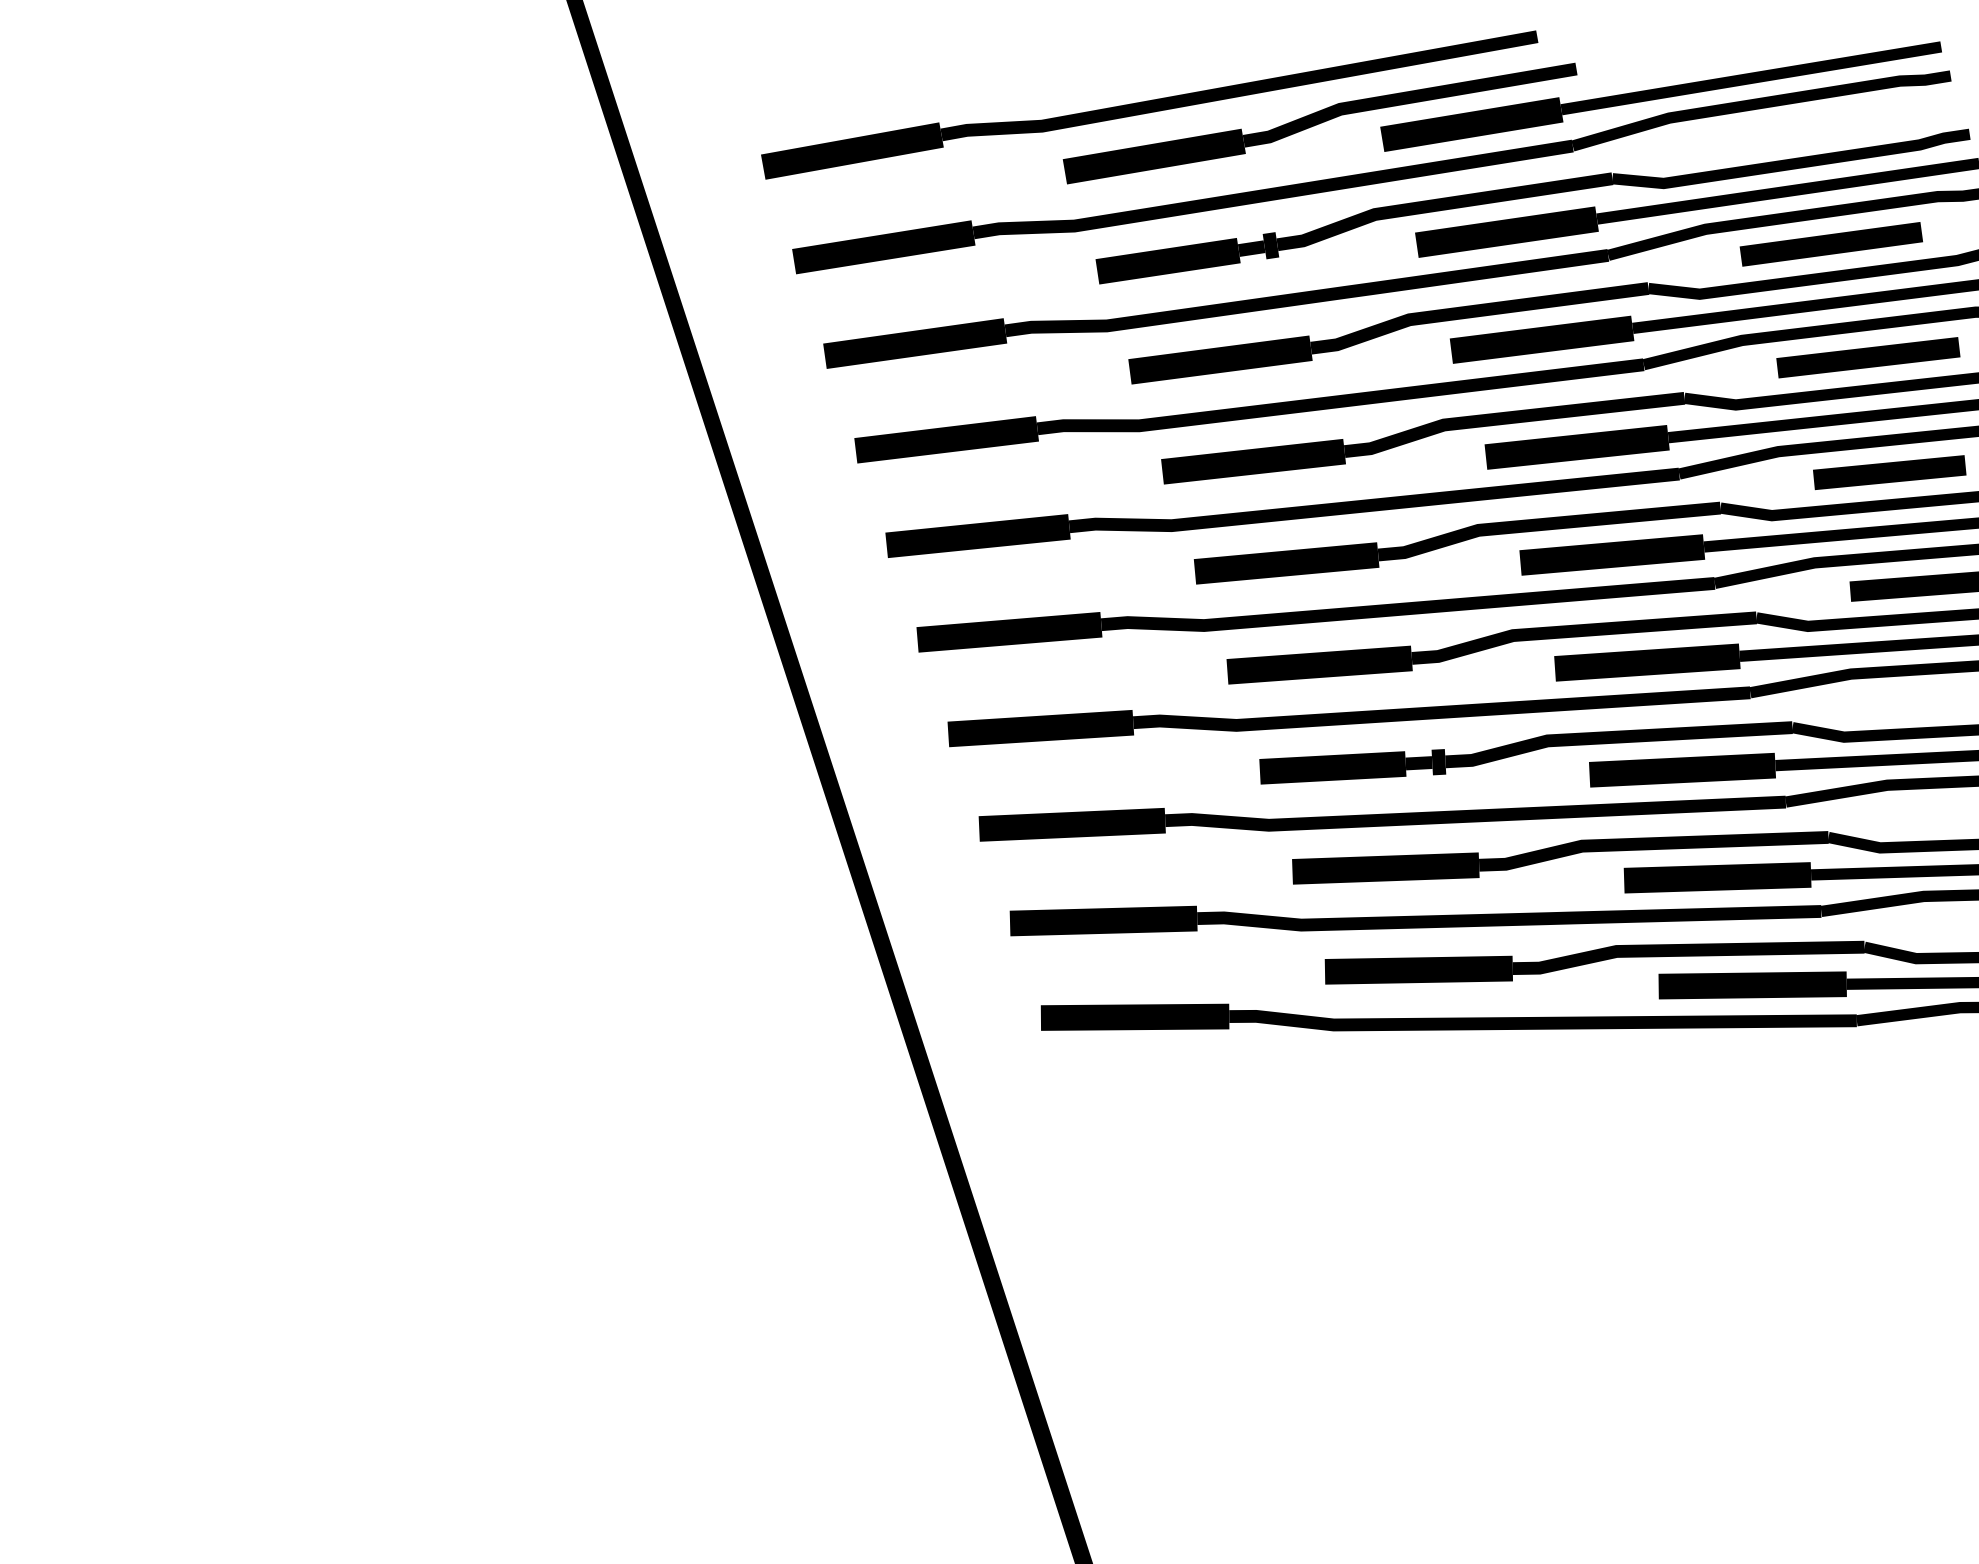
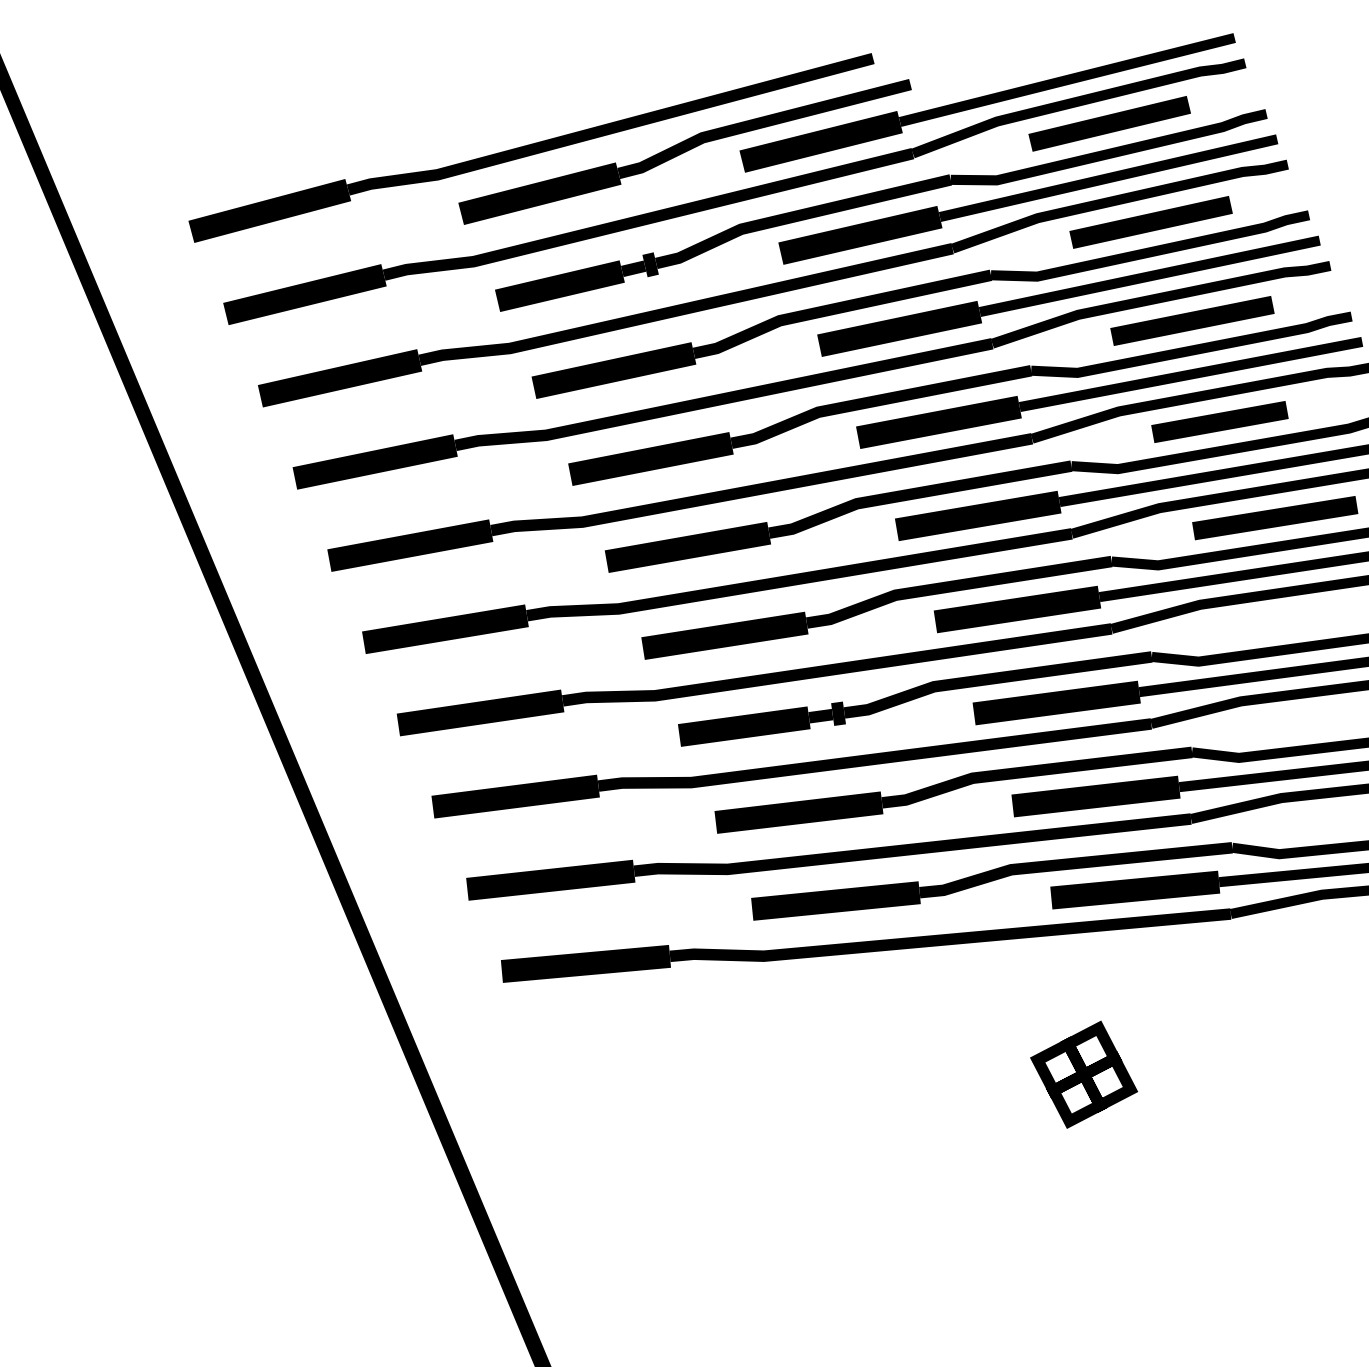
line: (1794, 130) -> (1109, 123), added
part: (1678, 1185) -> (1083, 1074), added

